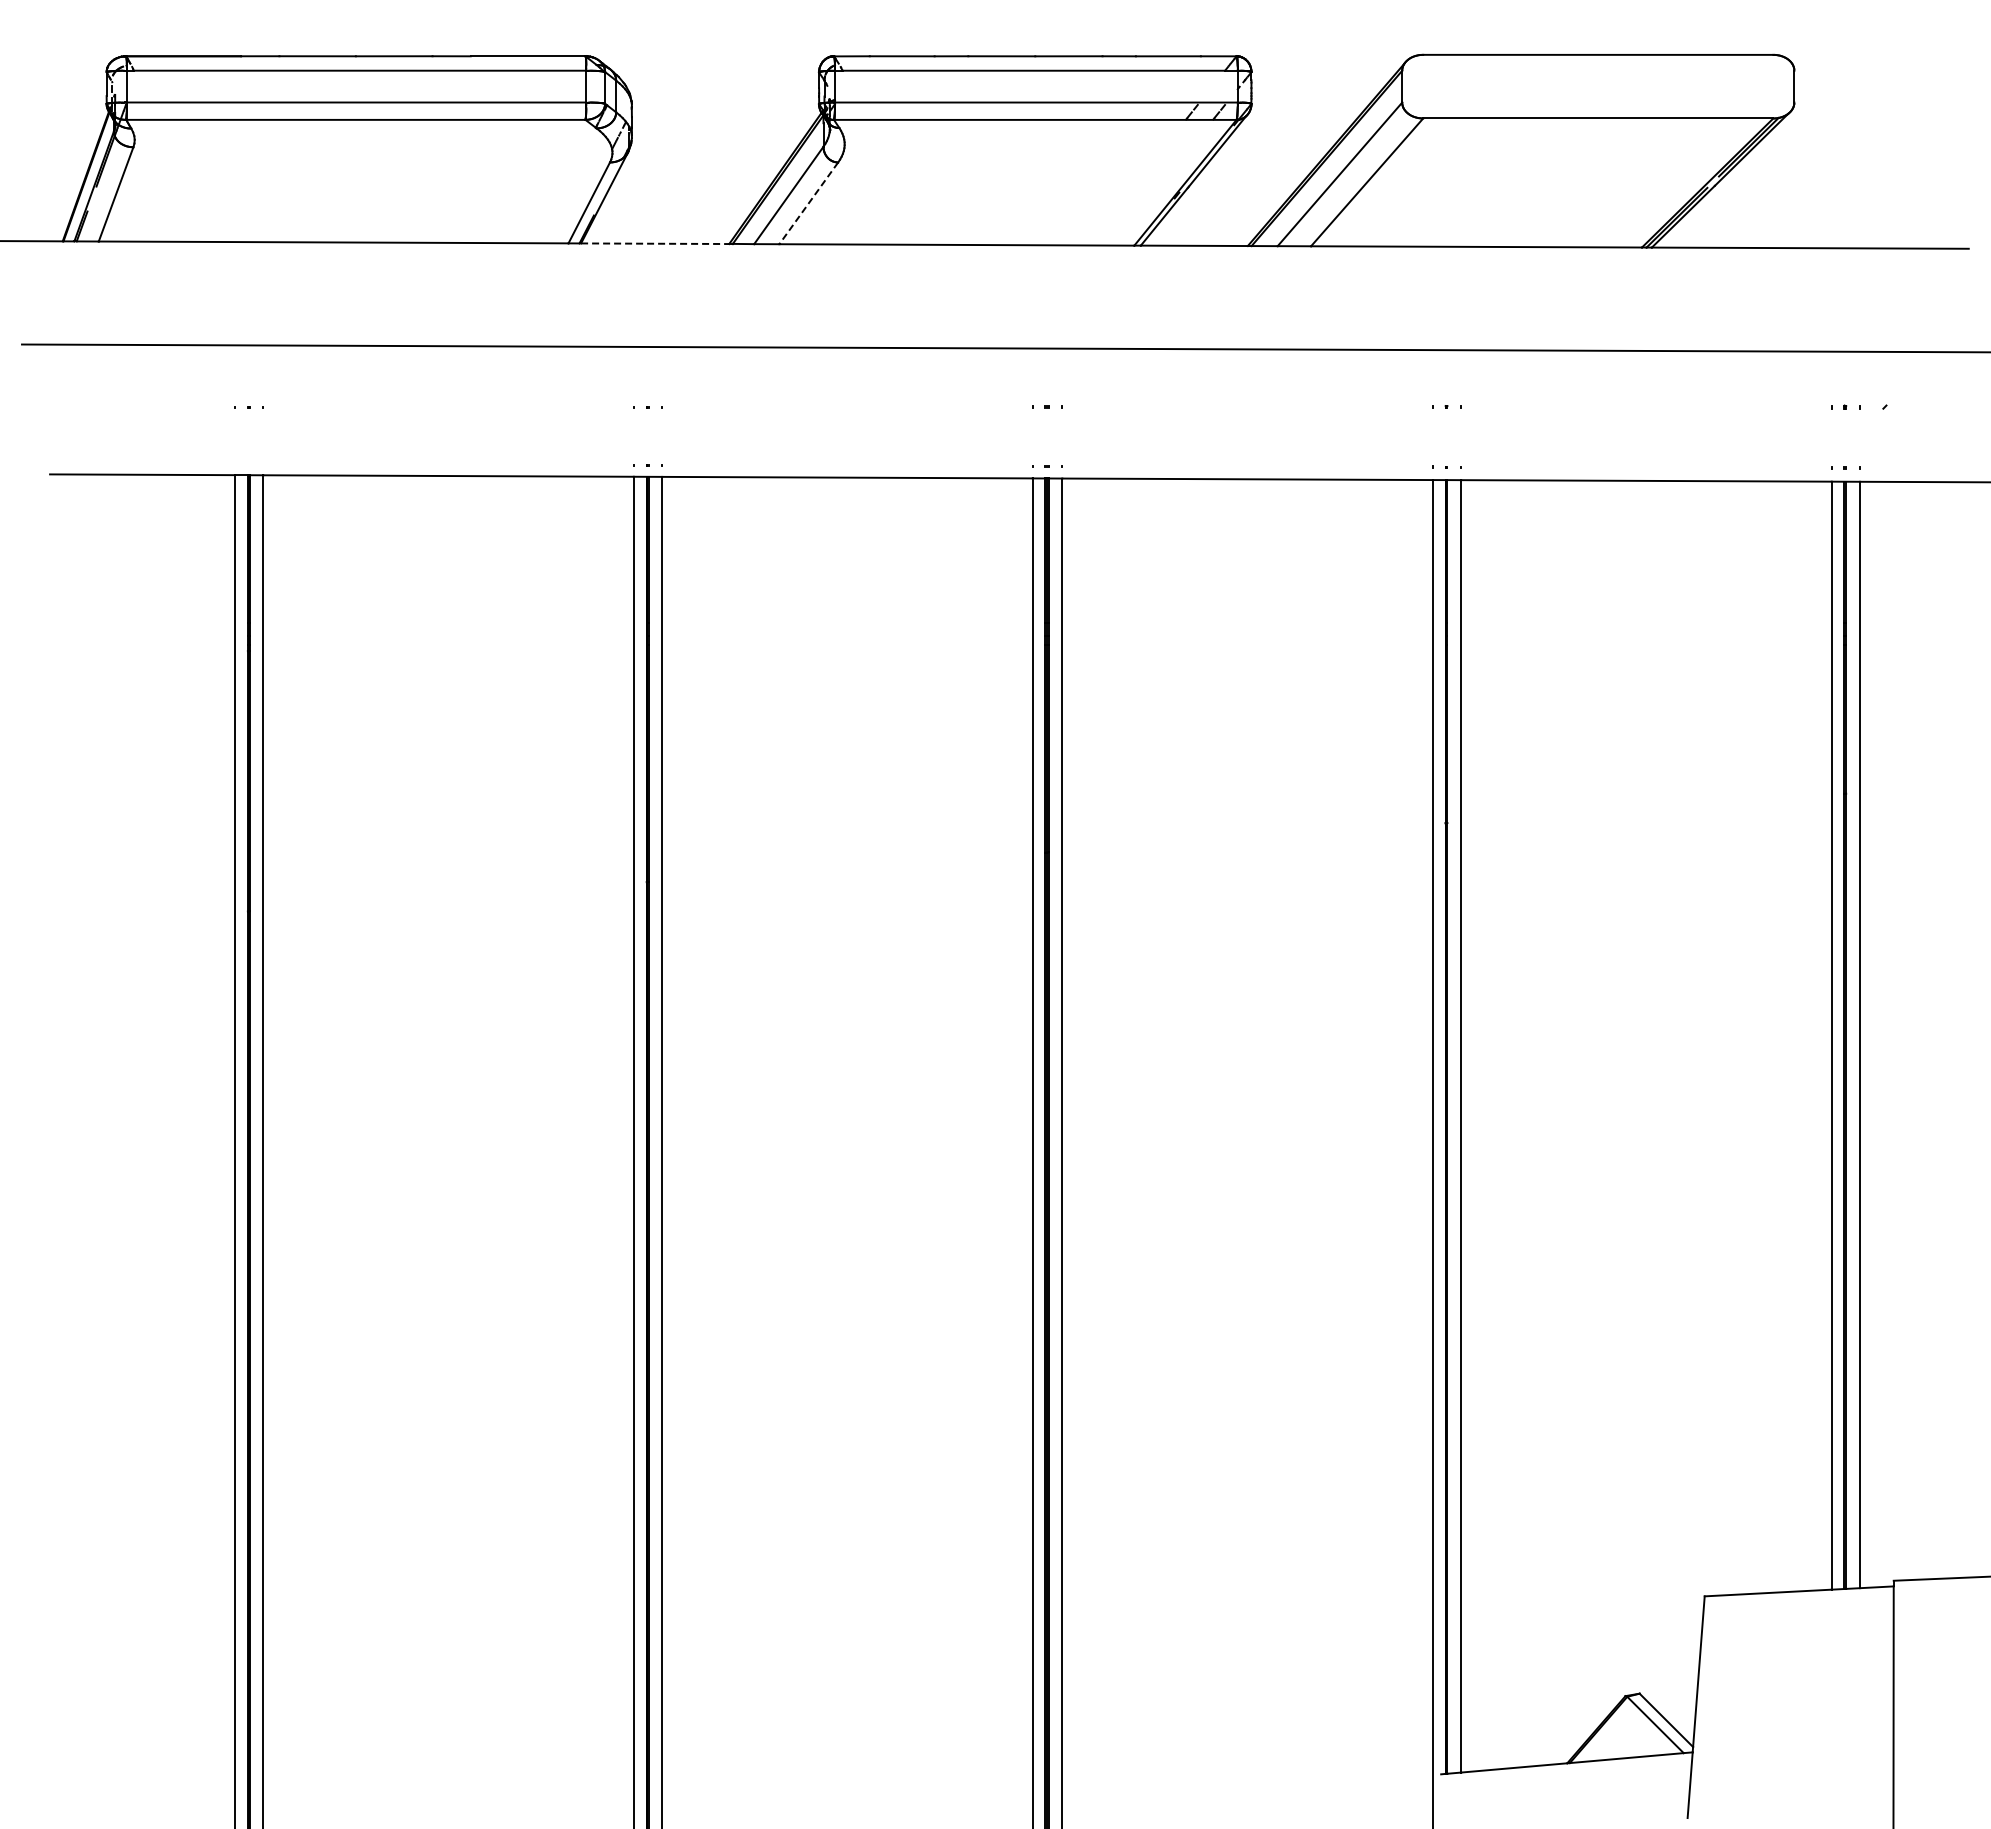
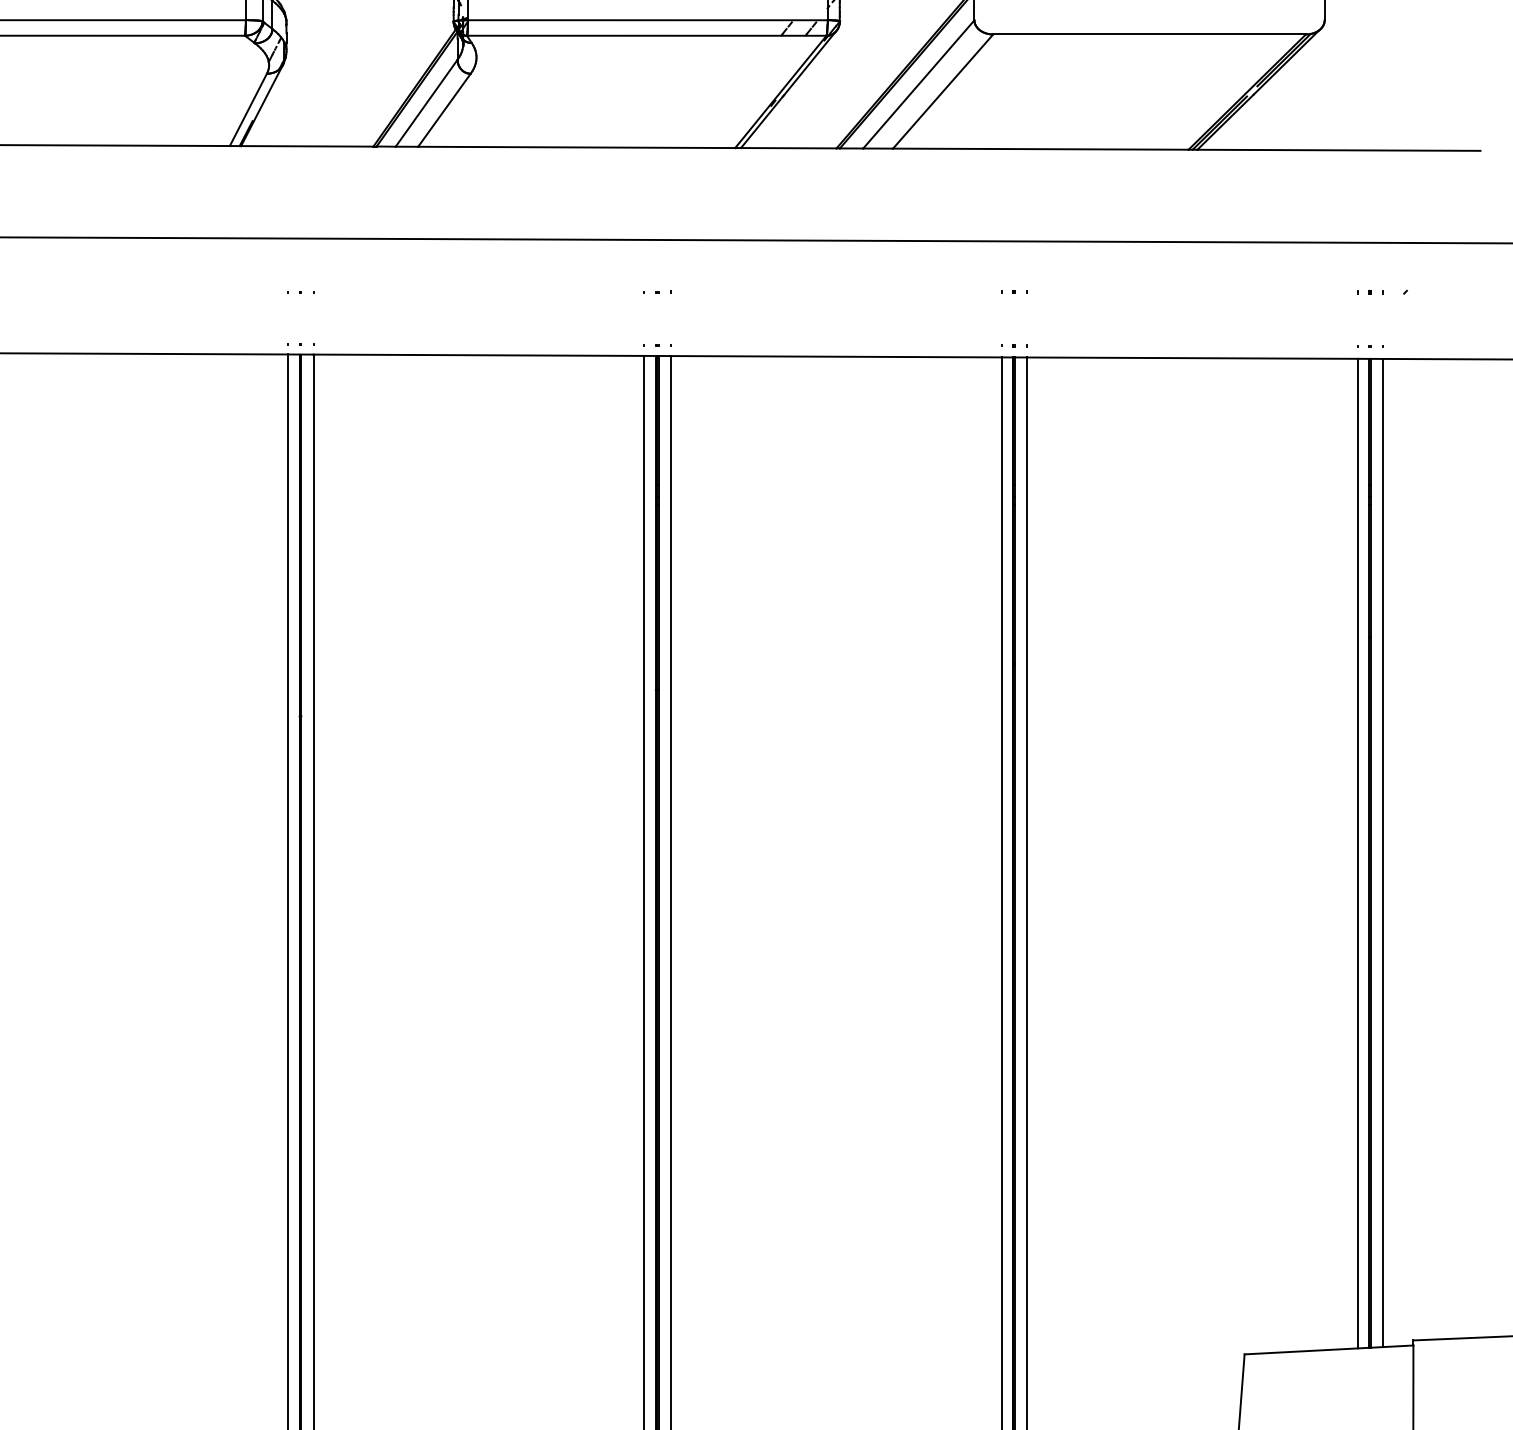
line: (808, 203) -> (444, 110), dashed -> solid
line: (655, 243) -> (307, 146), dashed -> solid

